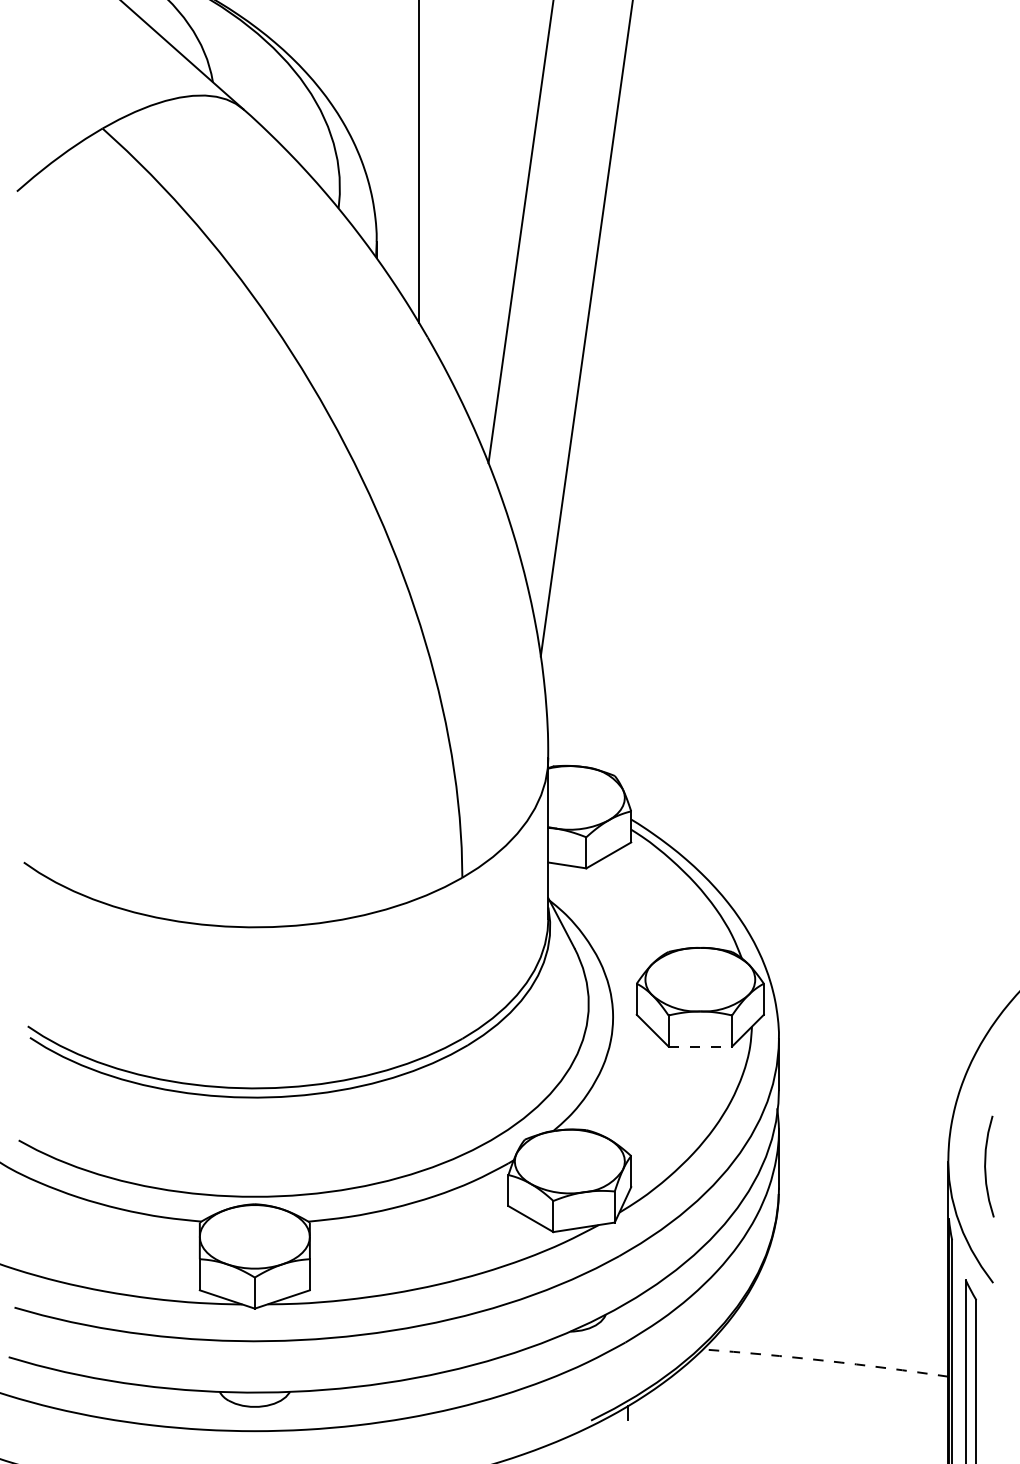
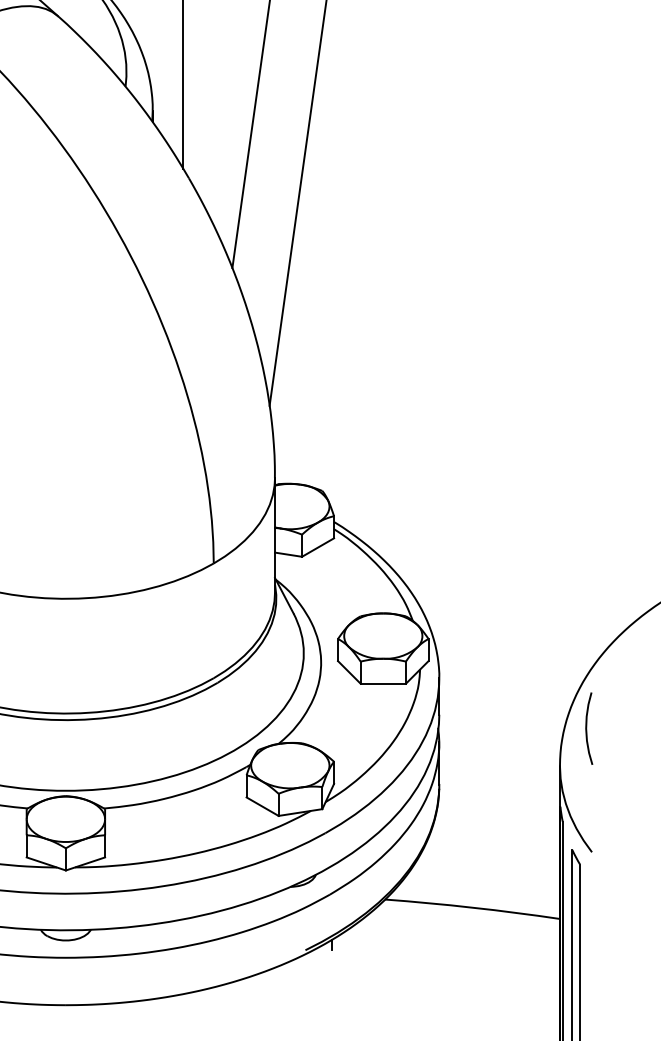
line: (700, 1046) -> (383, 683), dashed -> solid
curve: (986, 1168) -> (587, 730), moved
arc: (825, 1360) -> (472, 907), dashed -> solid

